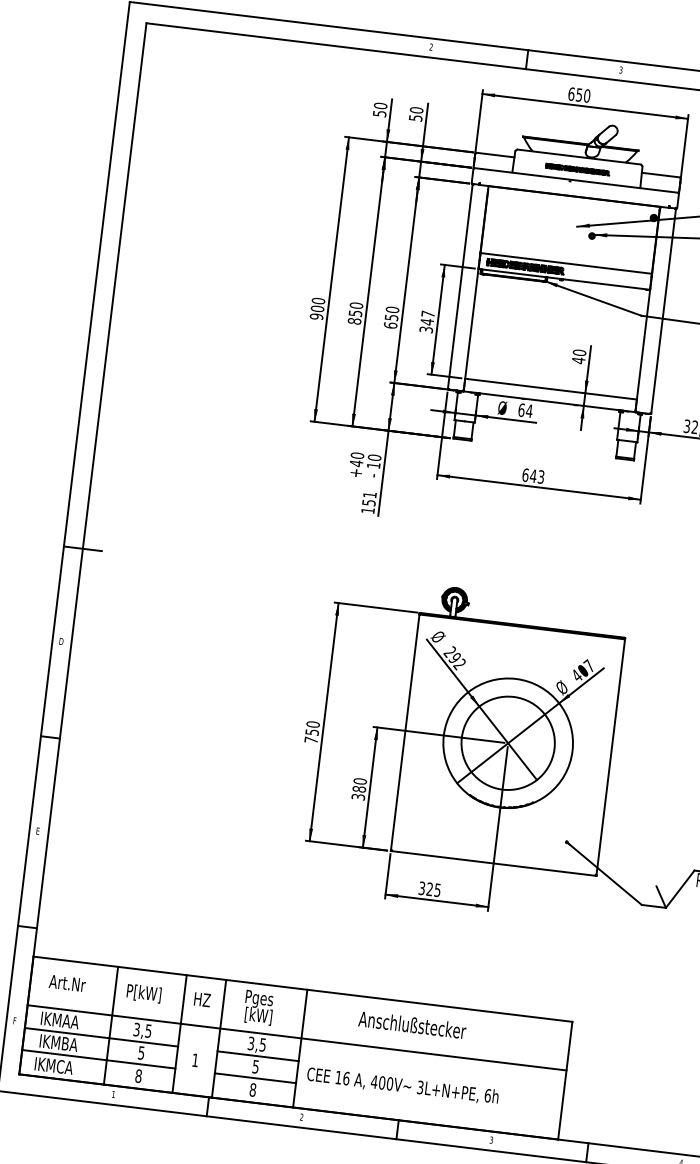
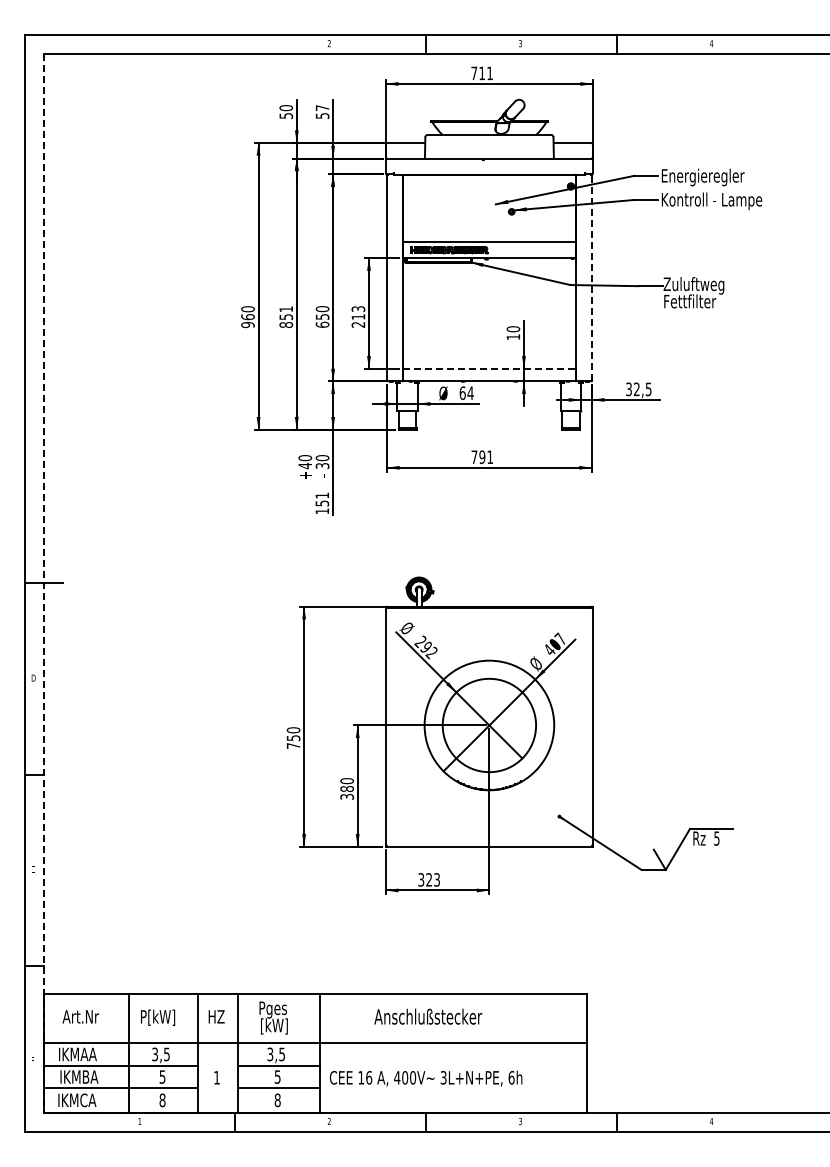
text: (579, 95) -> (482, 73), 650 -> 711
text: (416, 110) -> (322, 108), 50 -> 57
part: (577, 169) -> (489, 147), removed
text: (356, 305) -> (286, 309), 850 -> 851
text: (317, 308) -> (247, 316), 900 -> 960
line: (663, 310) -> (591, 277), solid -> dashed
text: (427, 321) -> (358, 316), 347 -> 213
text: (578, 360) -> (513, 336), 40 -> 10
line: (551, 388) -> (489, 368), solid -> dashed
text: (373, 465) -> (322, 465), 10 -> 30
text: (533, 476) -> (482, 457), 643 -> 791
line: (82, 548) -> (43, 583), solid -> dashed
text: (437, 889) -> (436, 879), 325 -> 323

